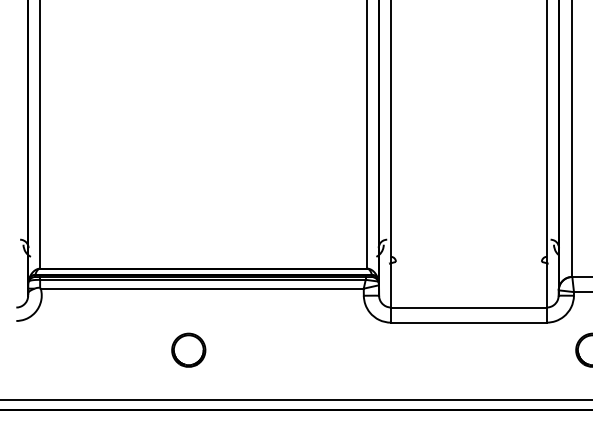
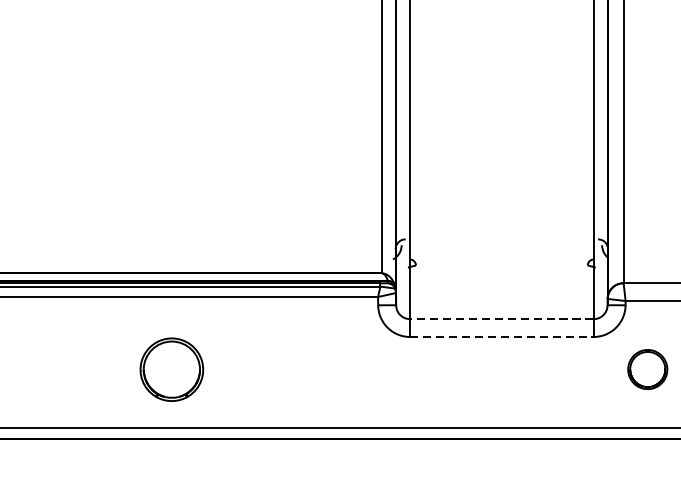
line: (468, 307) -> (501, 319), solid -> dashed
line: (468, 322) -> (501, 336), solid -> dashed
part: (188, 349) -> (171, 368), size x1.6

